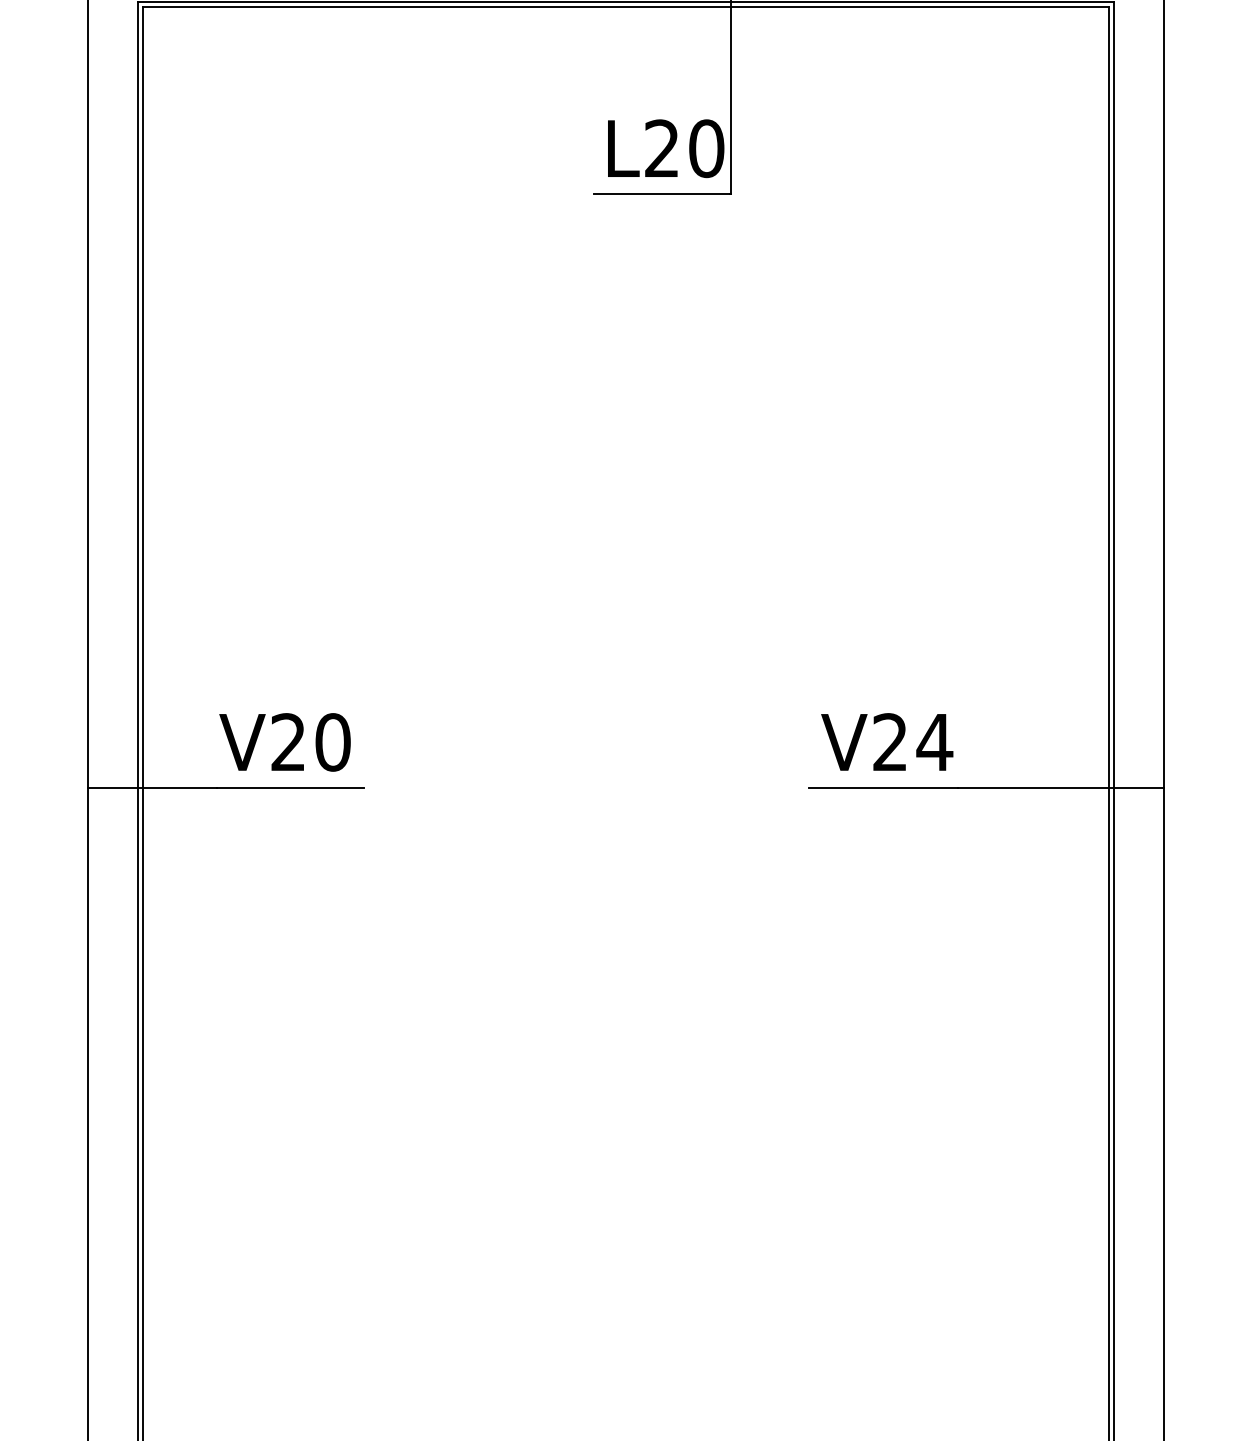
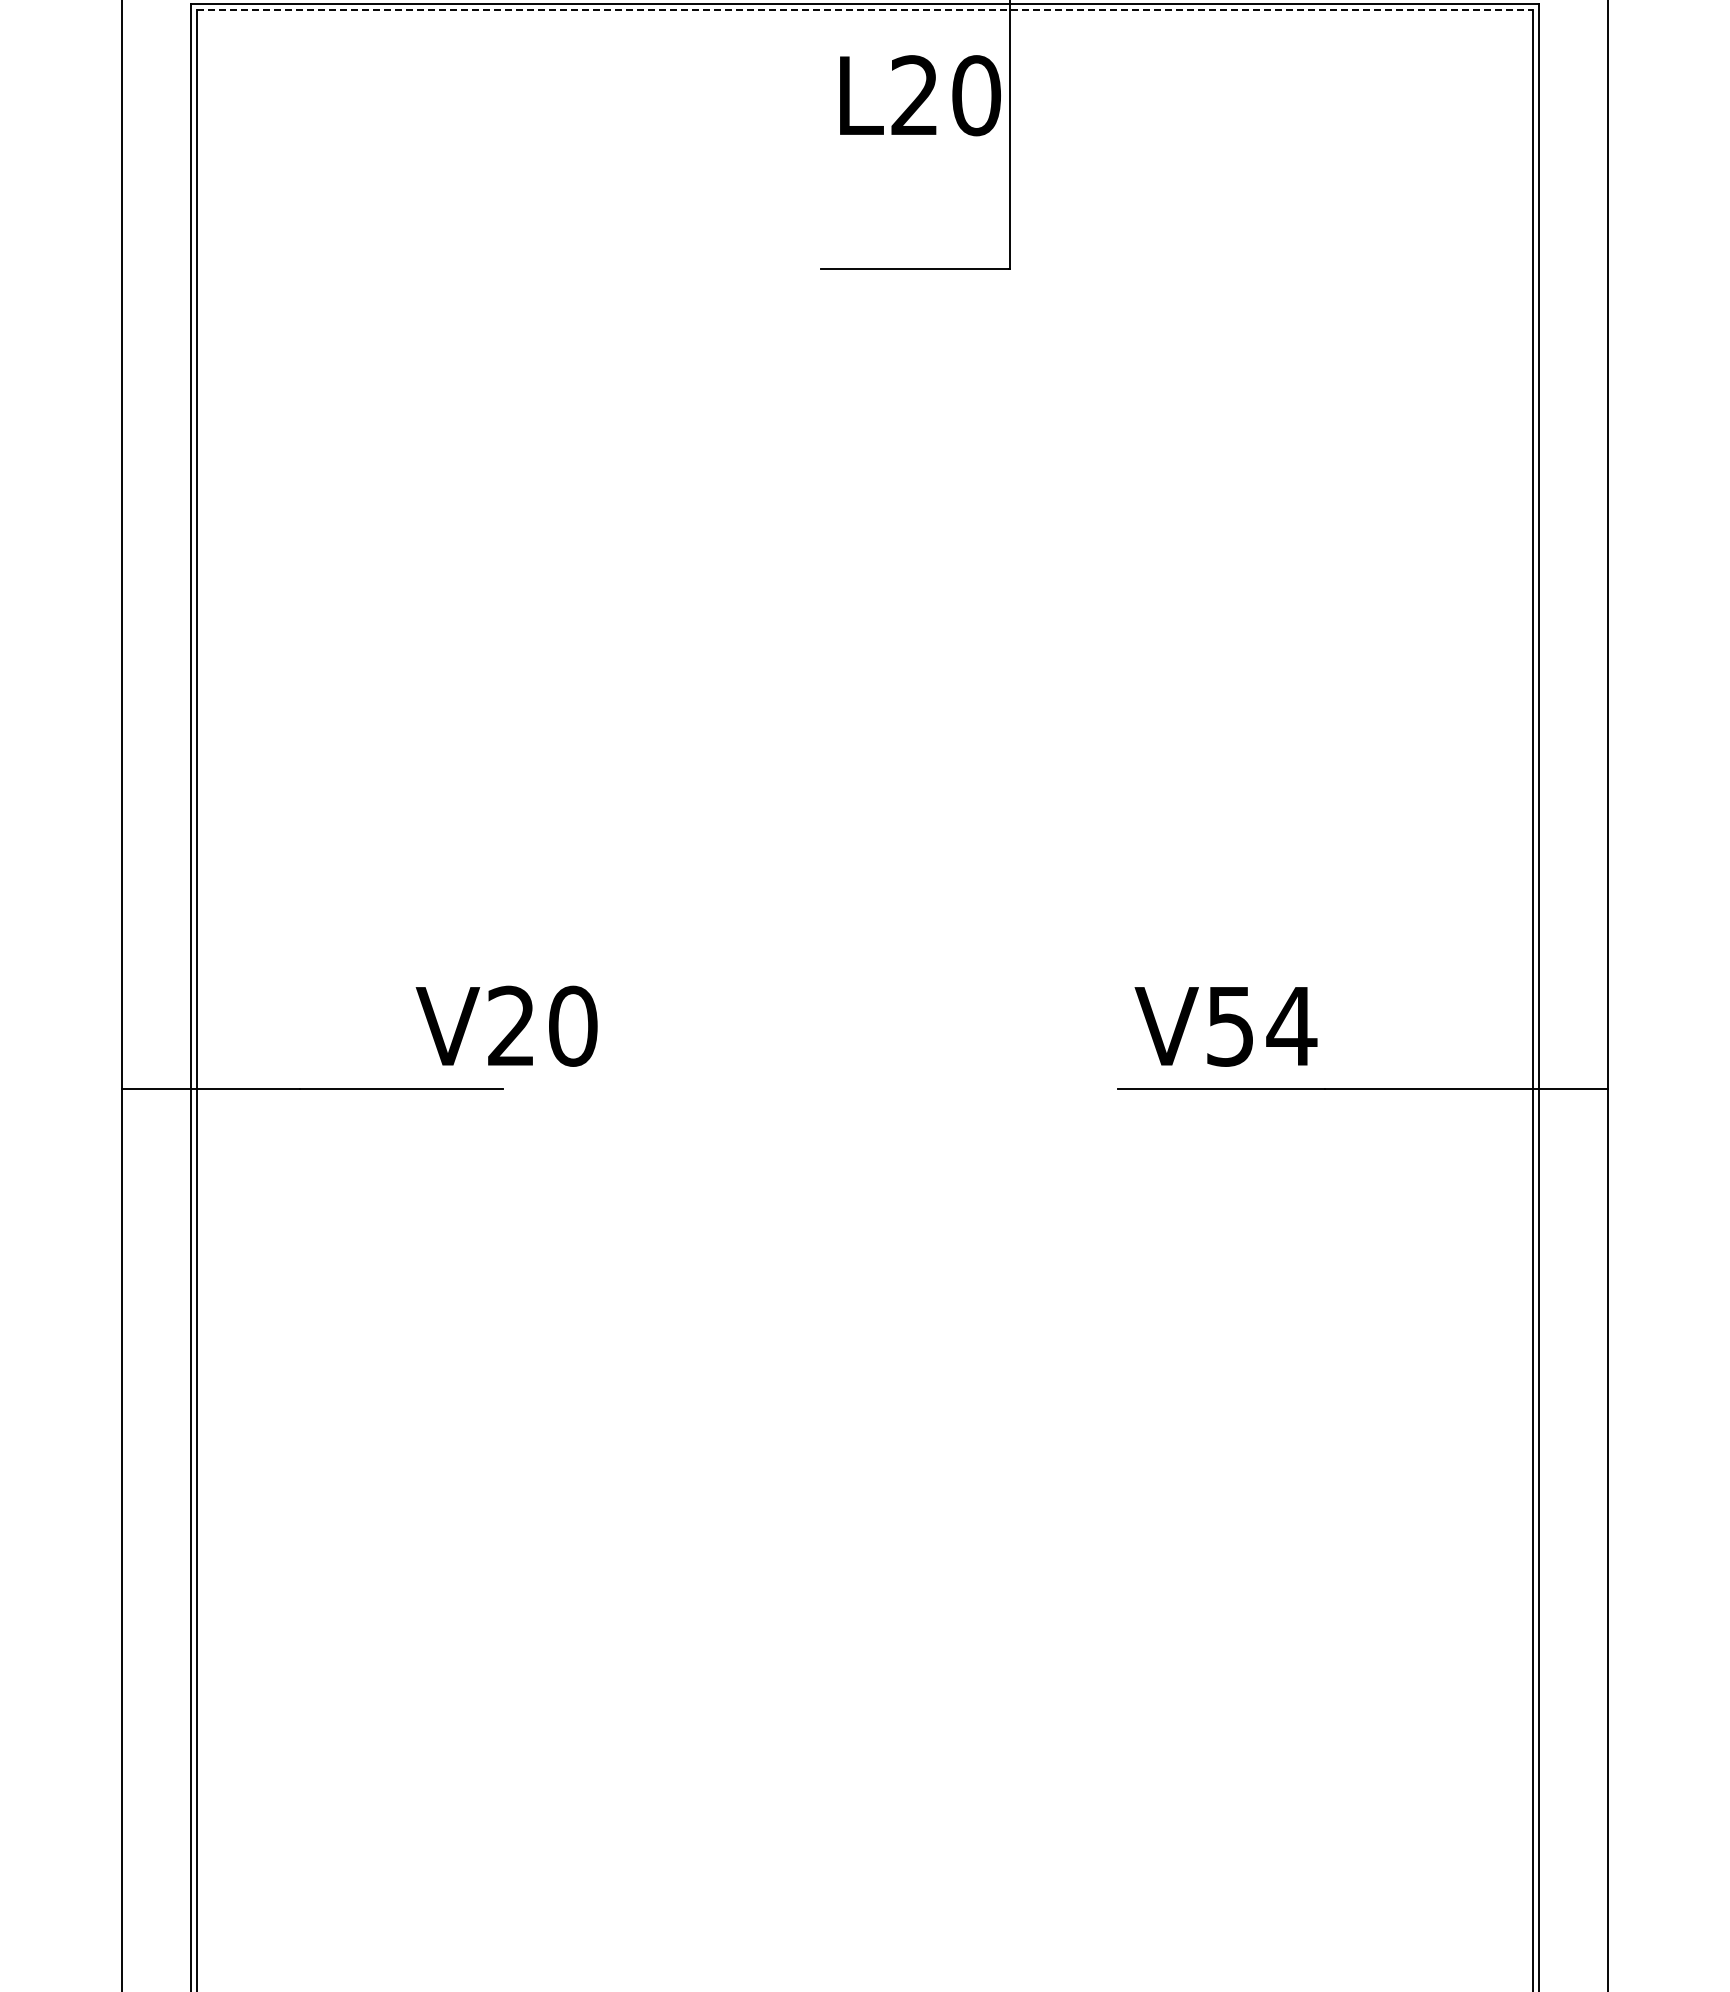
line: (626, 6) -> (865, 9), solid -> dashed
text: (666, 148) -> (920, 95), moved
text: (284, 741) -> (506, 1025), moved
text: (889, 741) -> (1229, 1025), V24 -> V54

